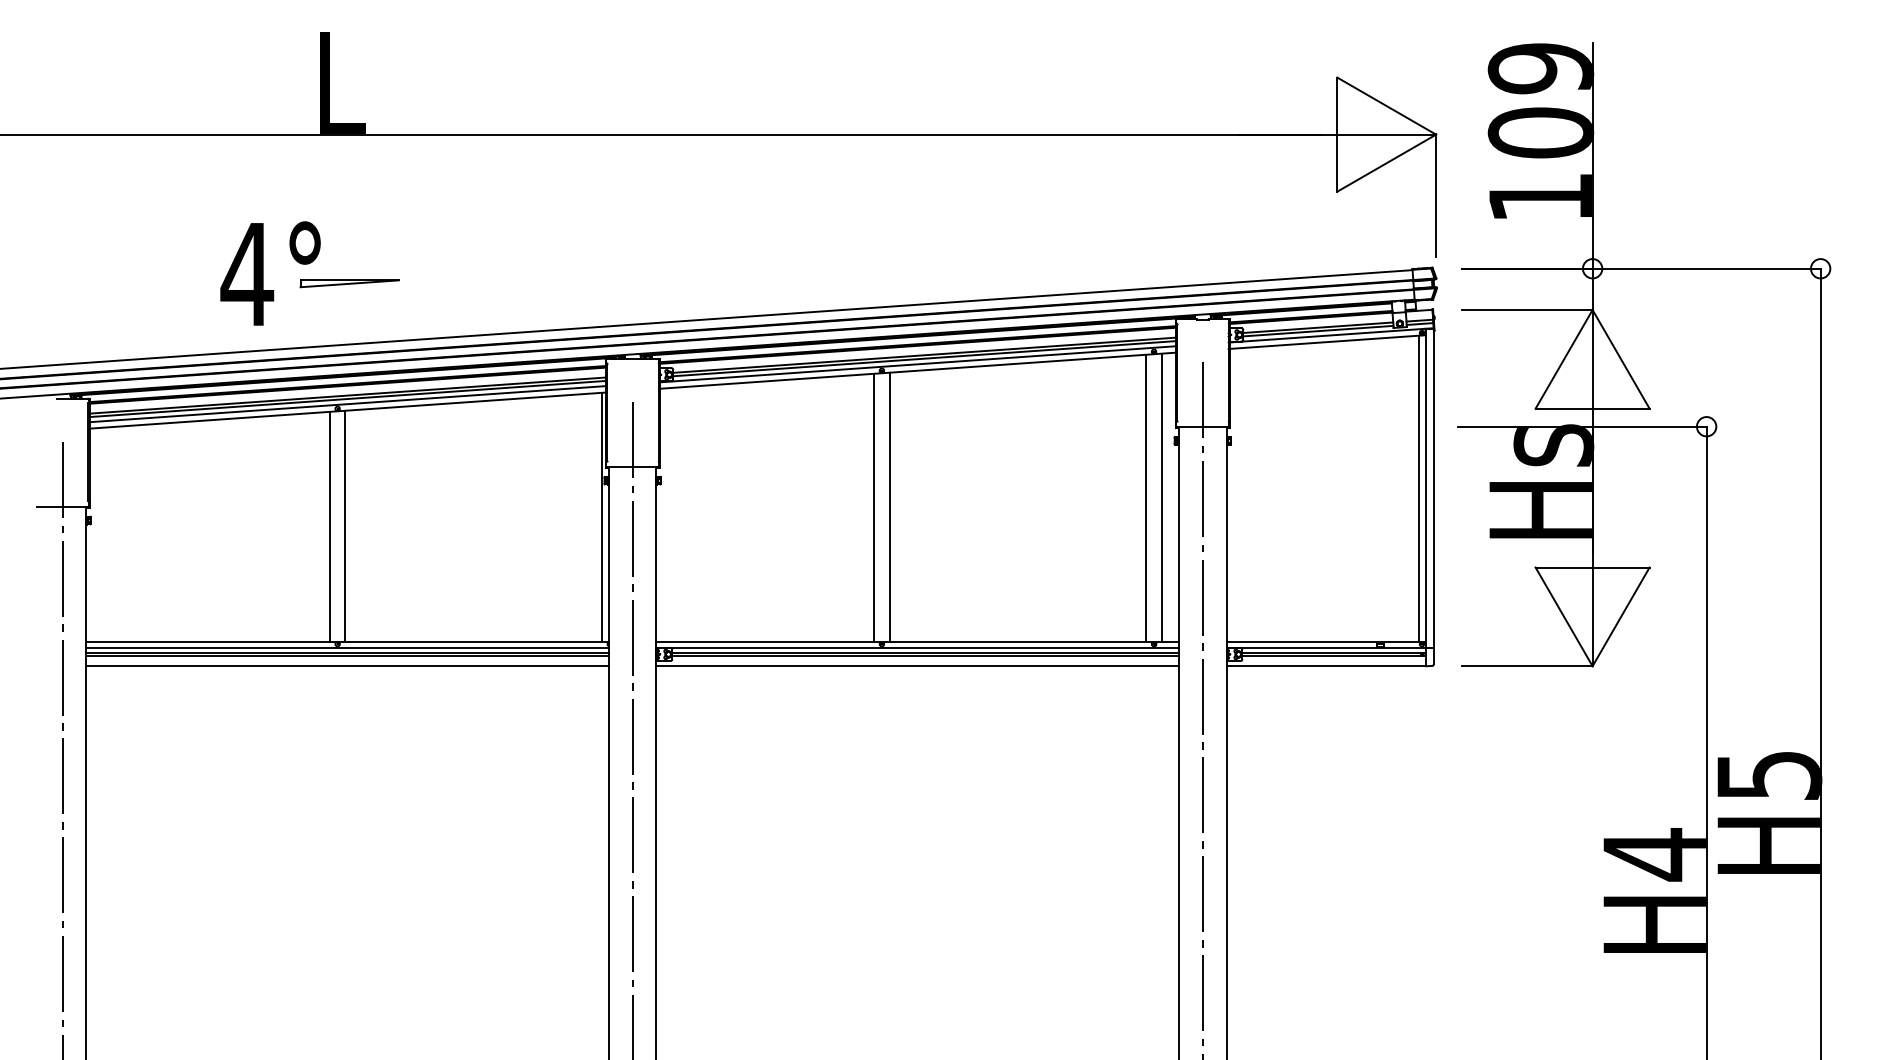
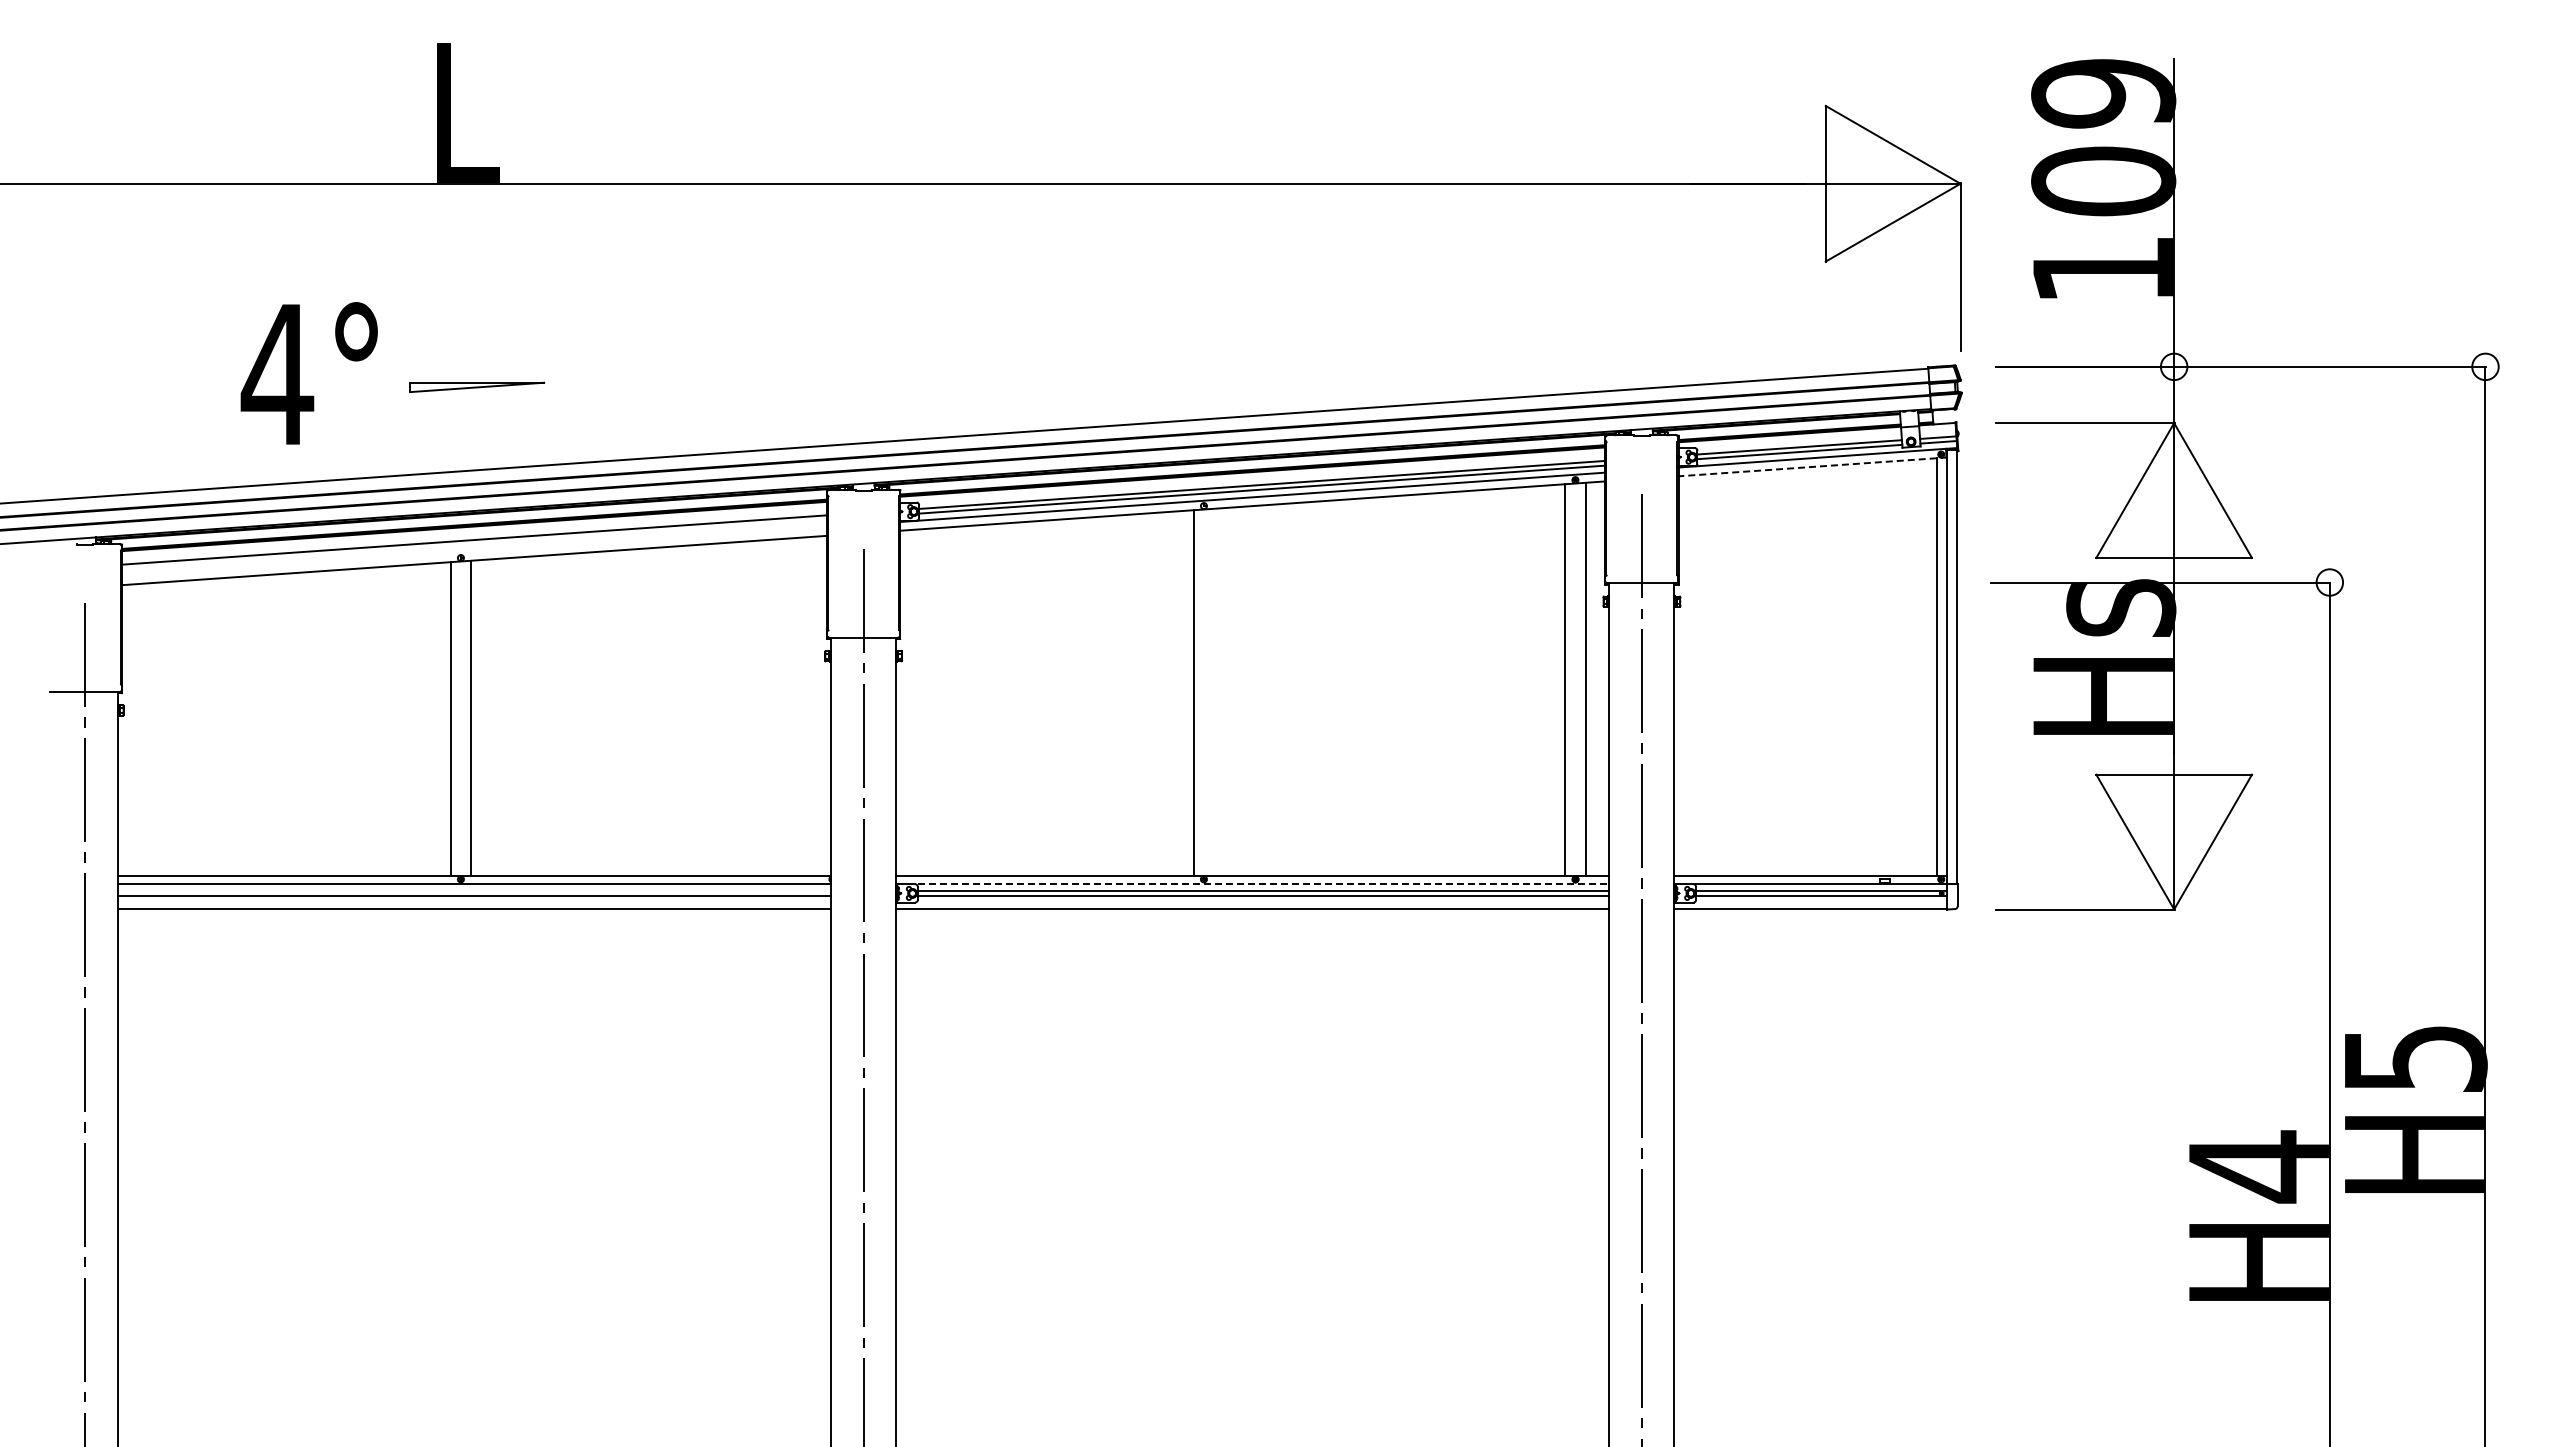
text: (269, 273) -> (308, 373), moved
line: (1326, 341) -> (1811, 466), solid -> dashed
line: (347, 398) -> (474, 544), removed
line: (347, 404) -> (474, 551), removed
line: (889, 507) -> (1214, 692), removed
line: (602, 517) -> (822, 706), removed
line: (917, 647) -> (1252, 884), solid -> dashed
line: (347, 653) -> (474, 891), removed

